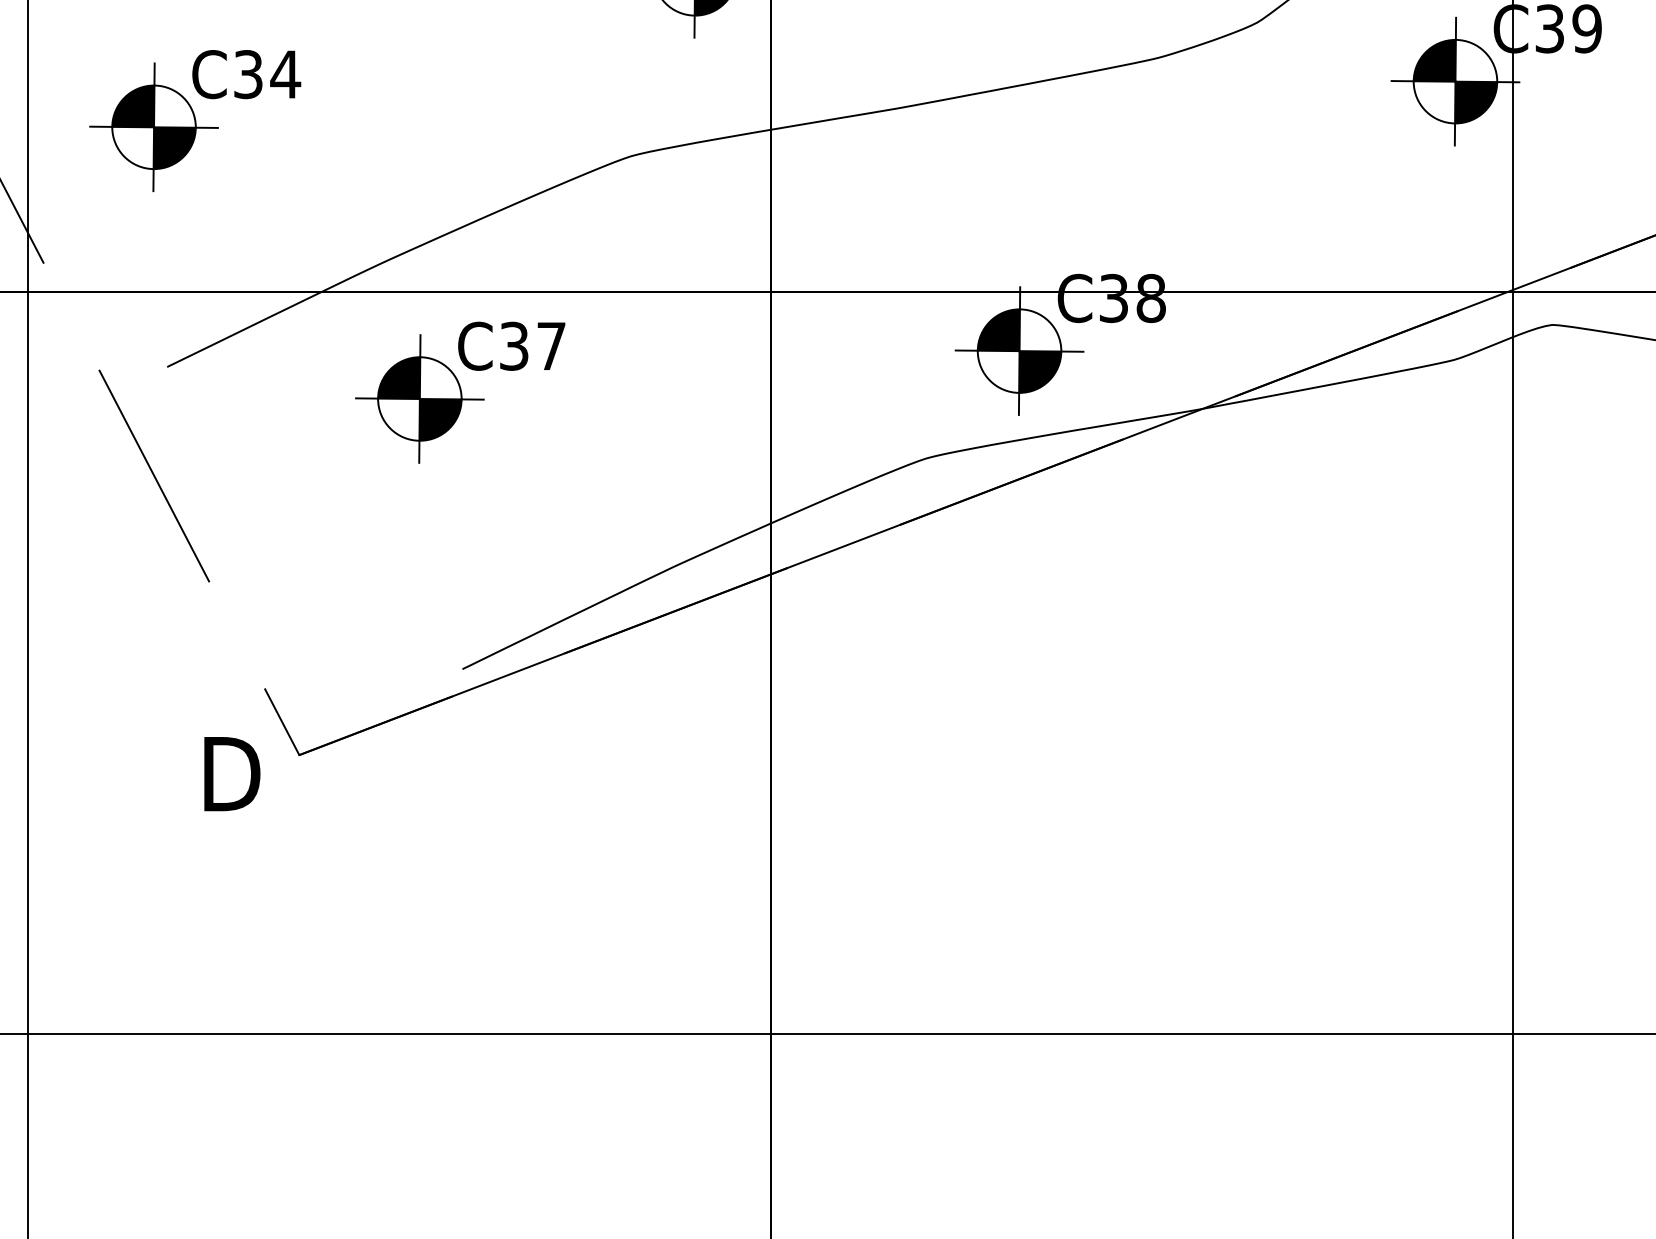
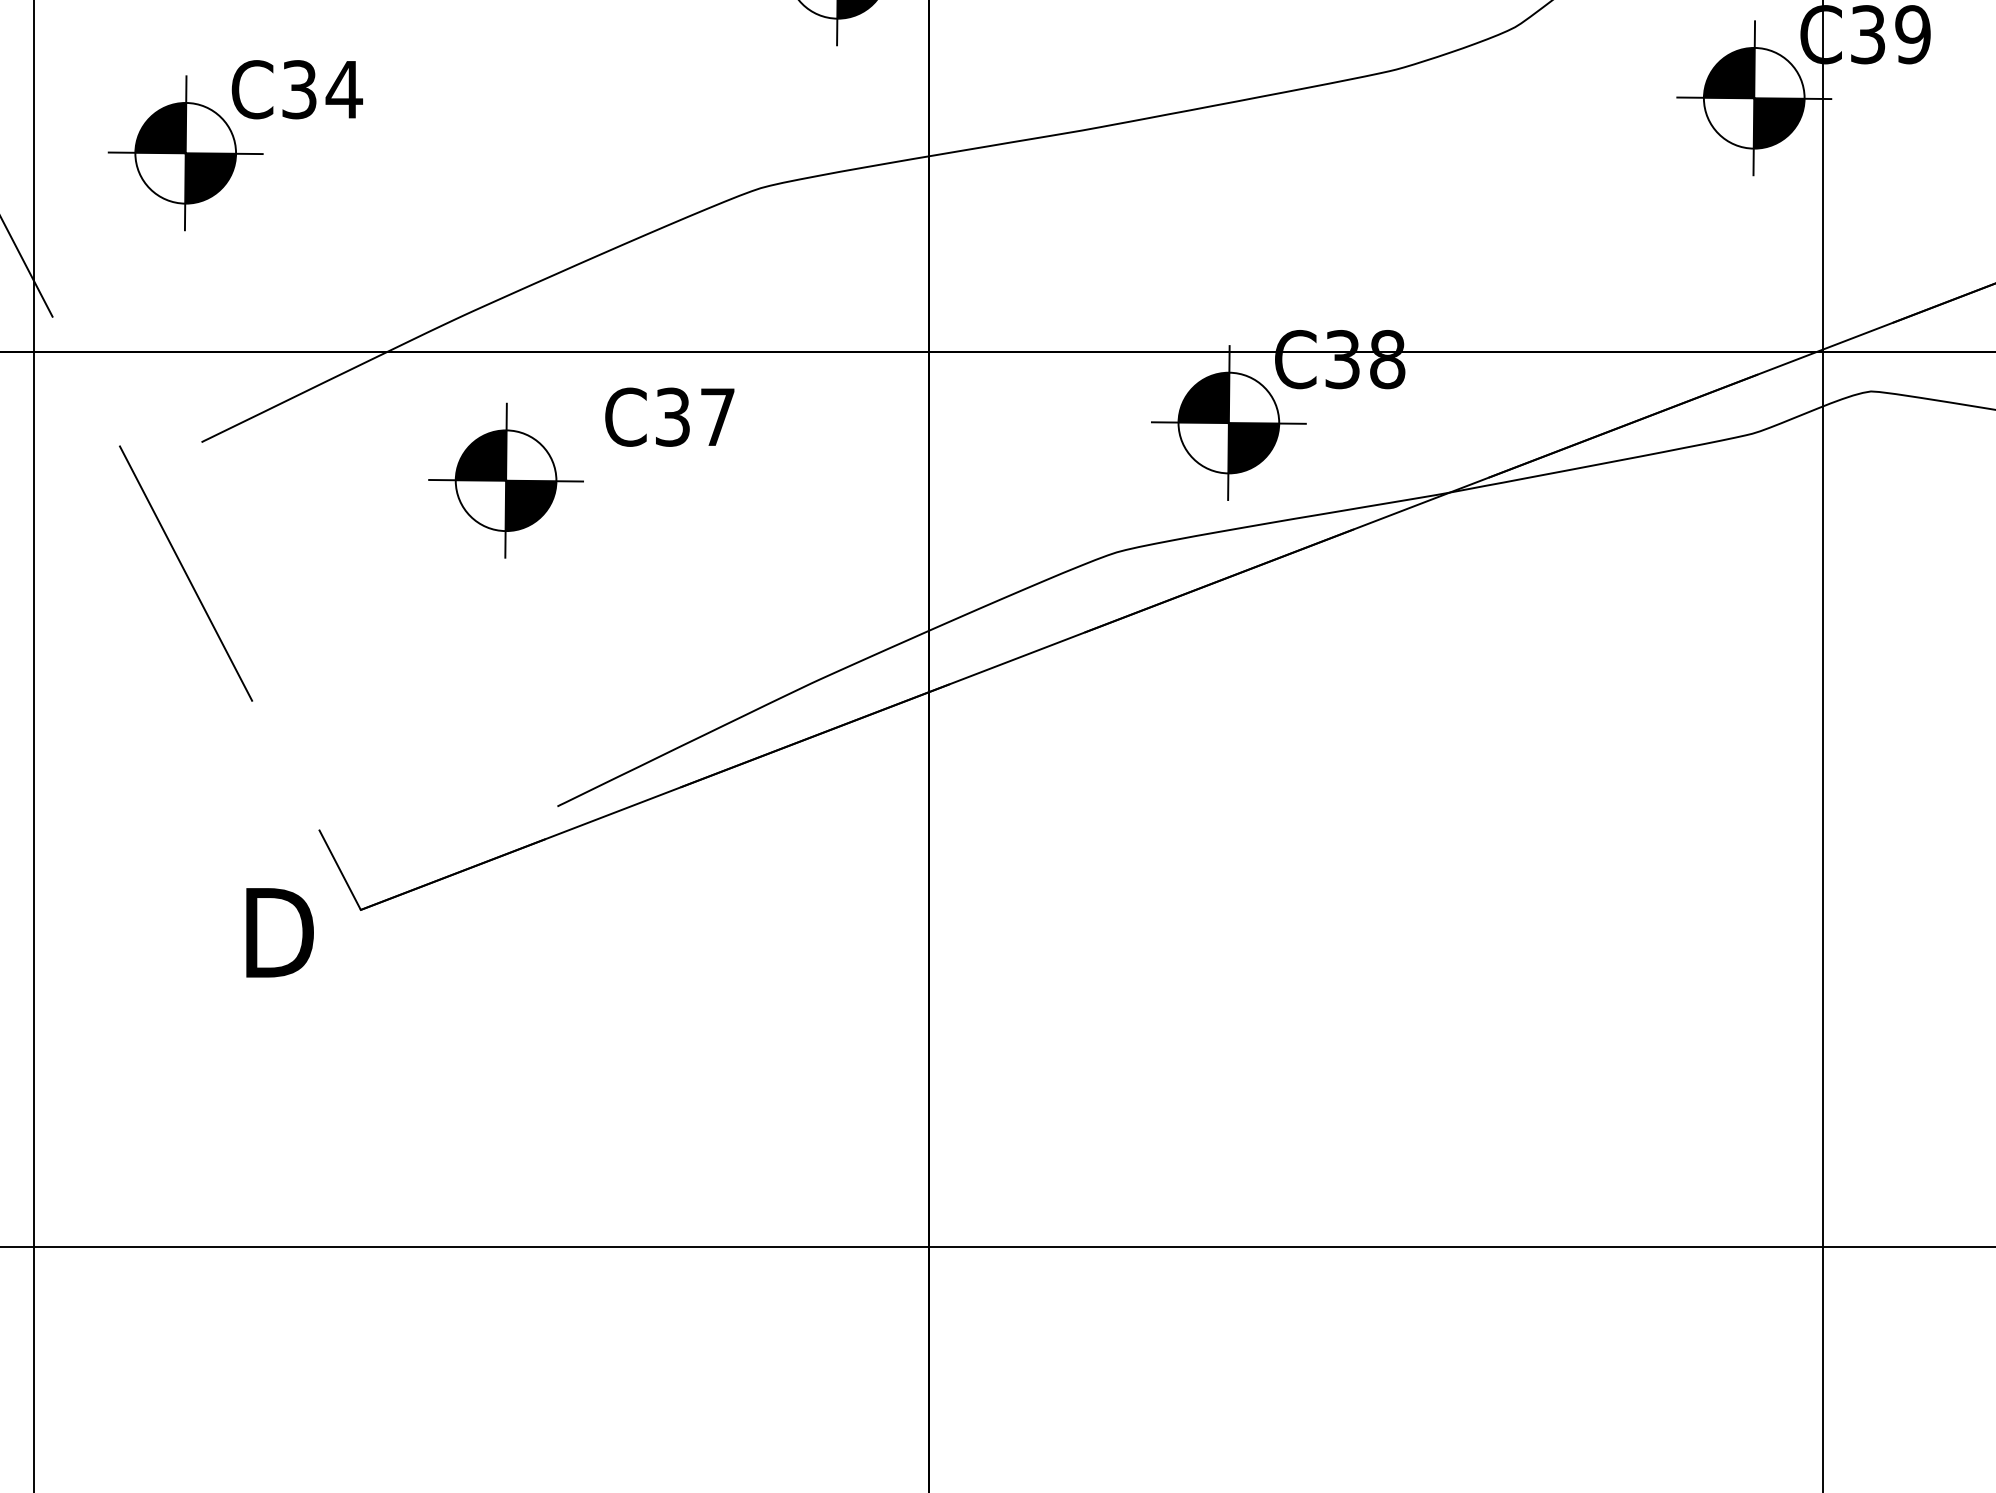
text: (511, 345) -> (669, 416), moved

